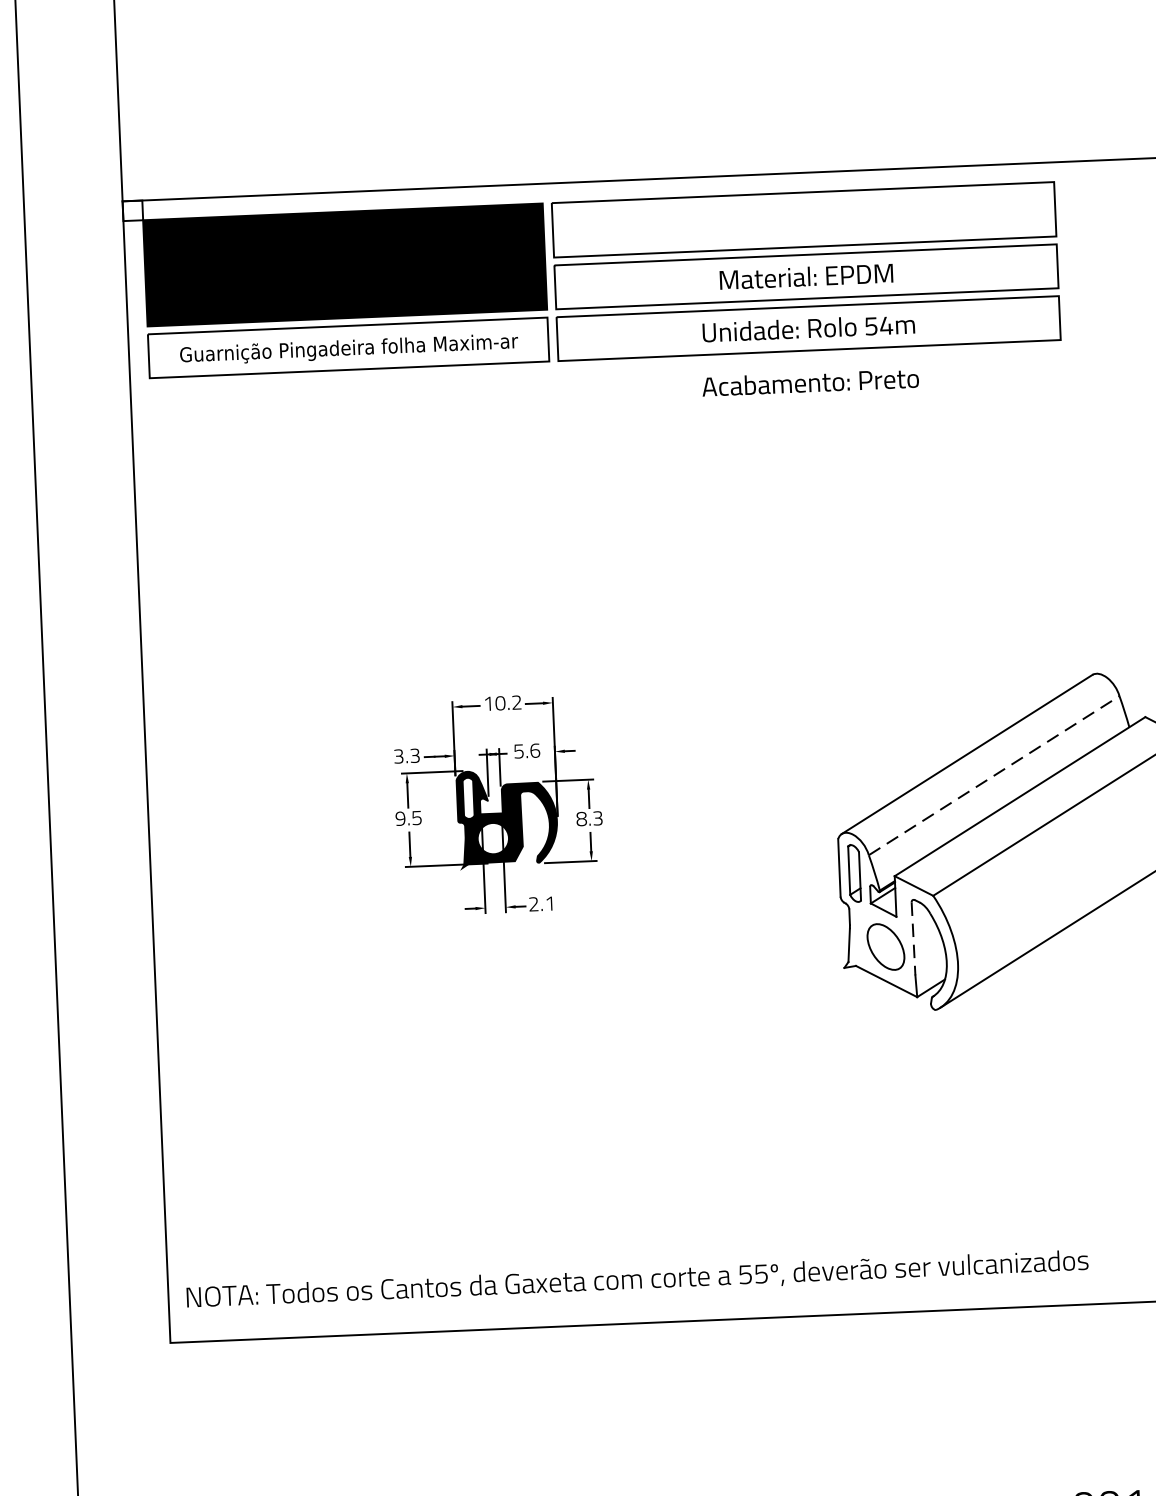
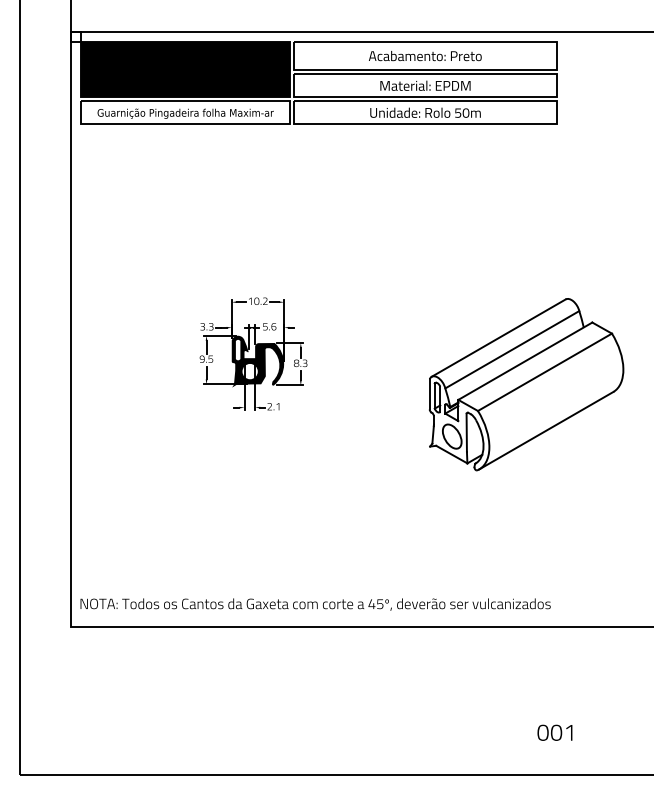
text: (885, 324) -> (465, 112), 54m -> 50m
text: (811, 383) -> (425, 56), moved
line: (994, 775) -> (512, 349), dashed -> solid
line: (913, 939) -> (466, 433), dashed -> solid
text: (744, 1275) -> (371, 604), 55º, -> 45º,

